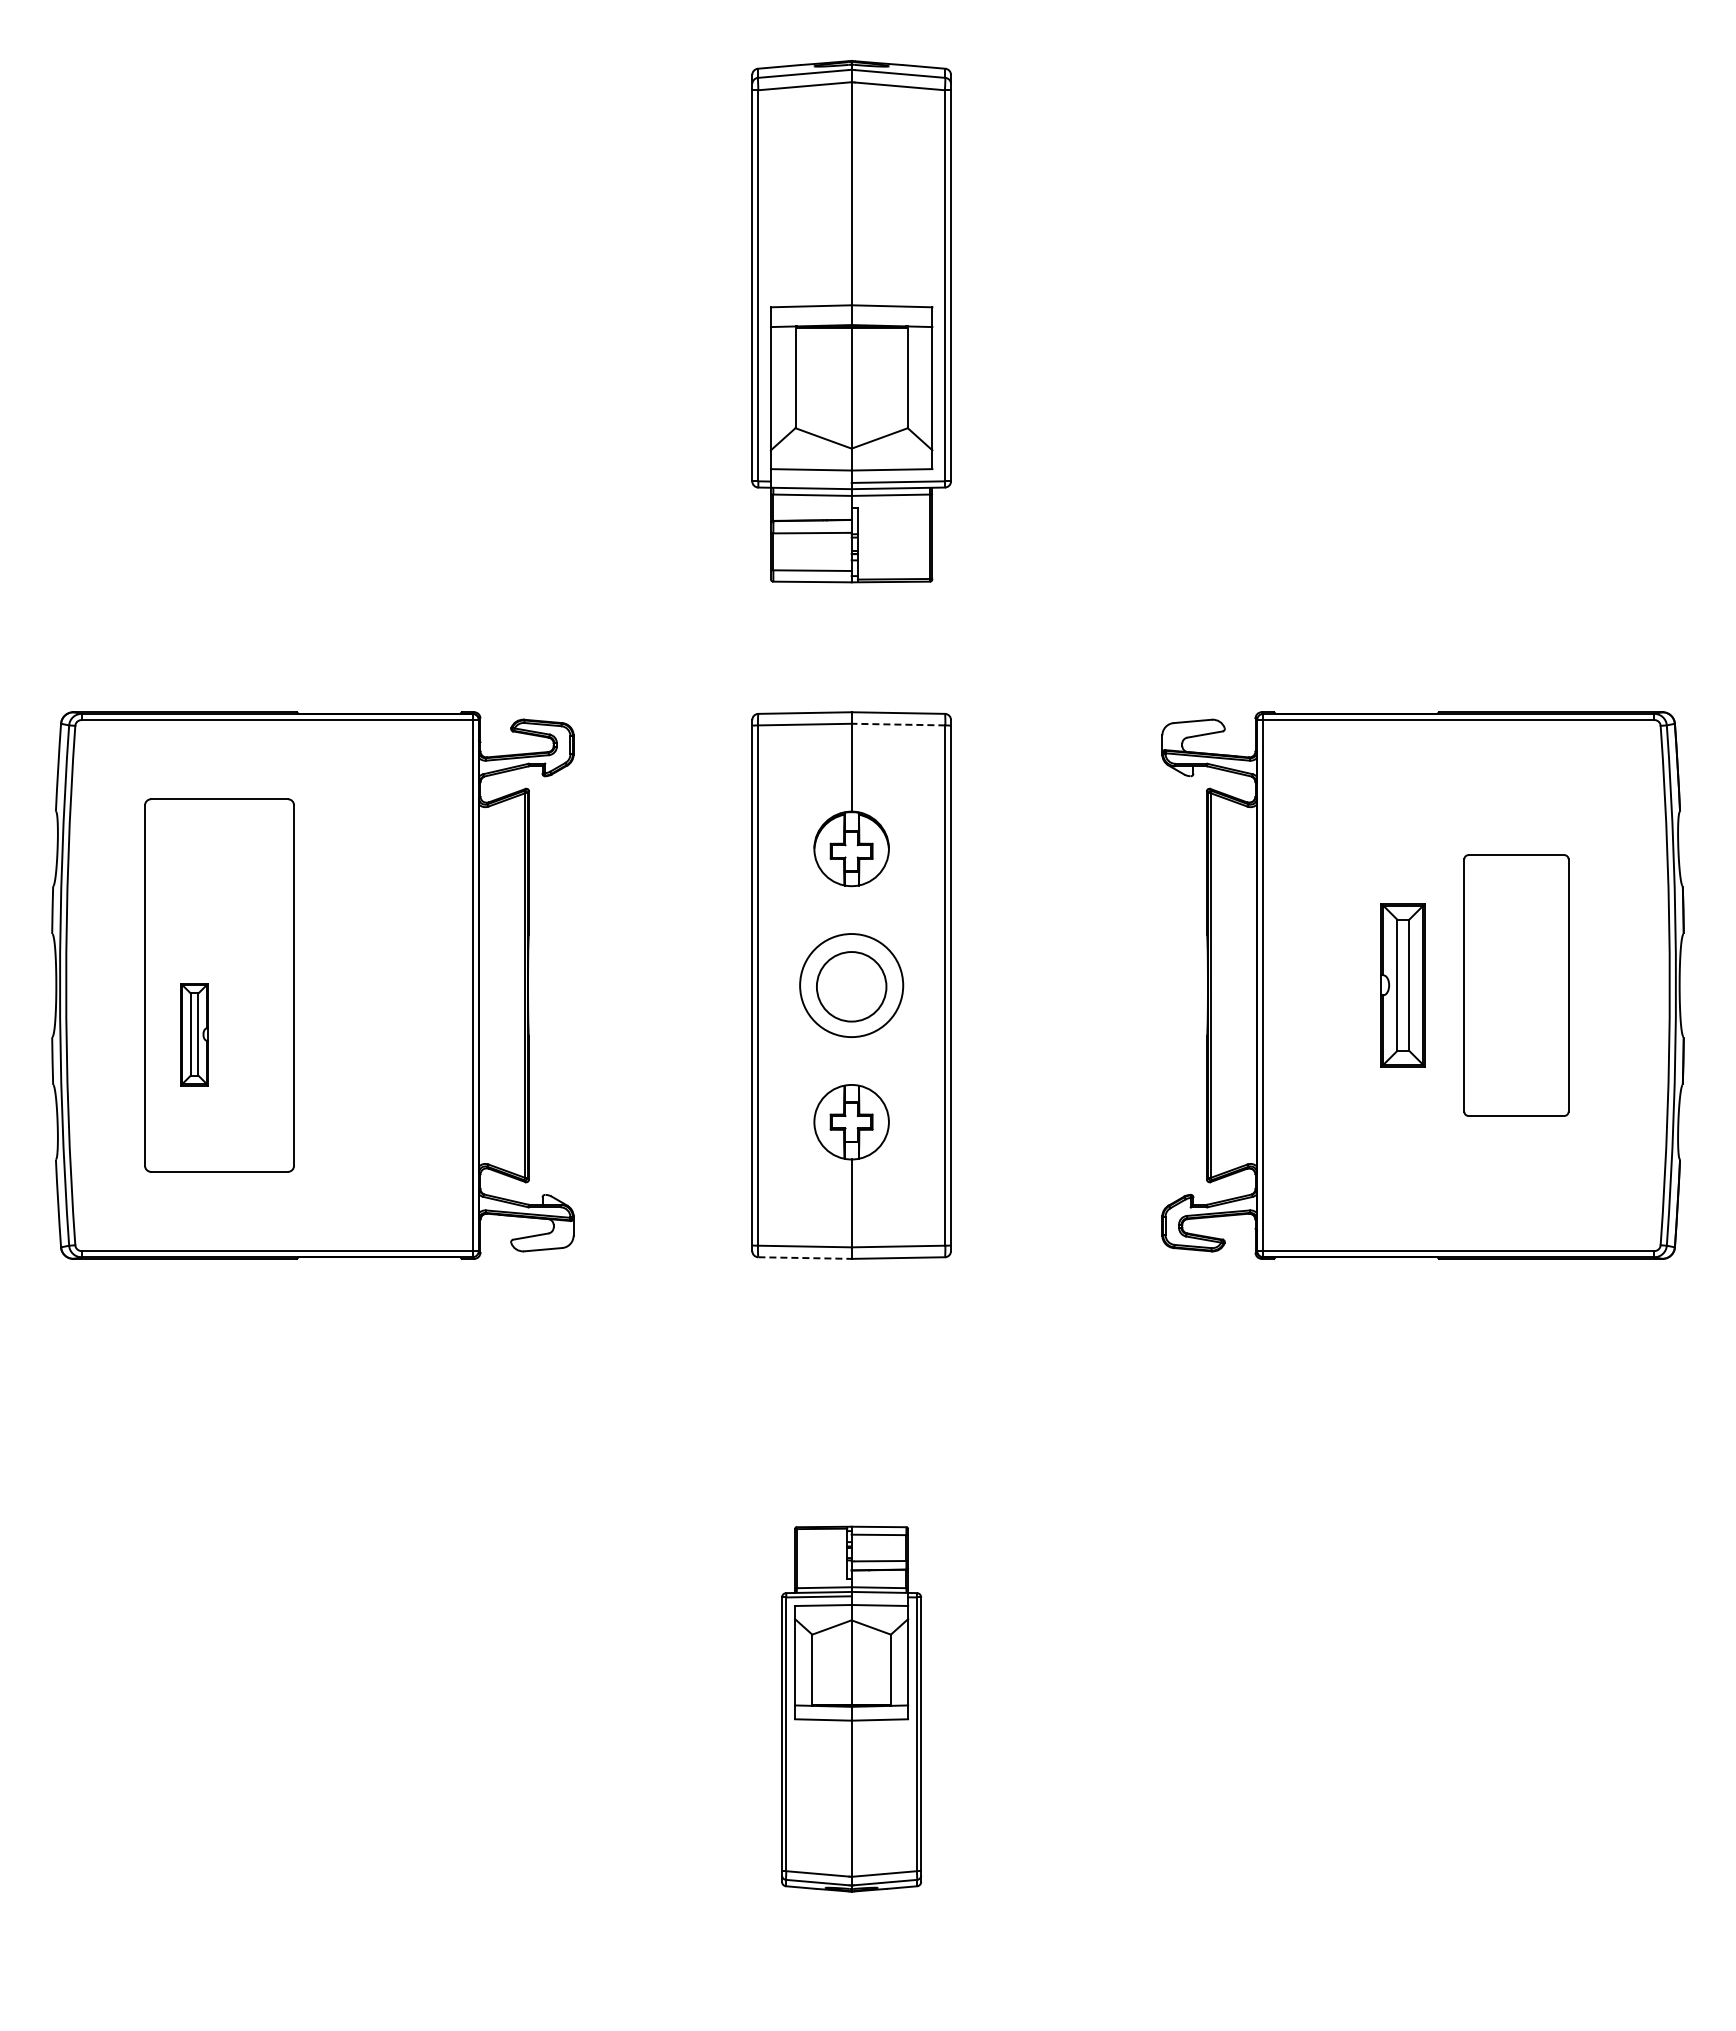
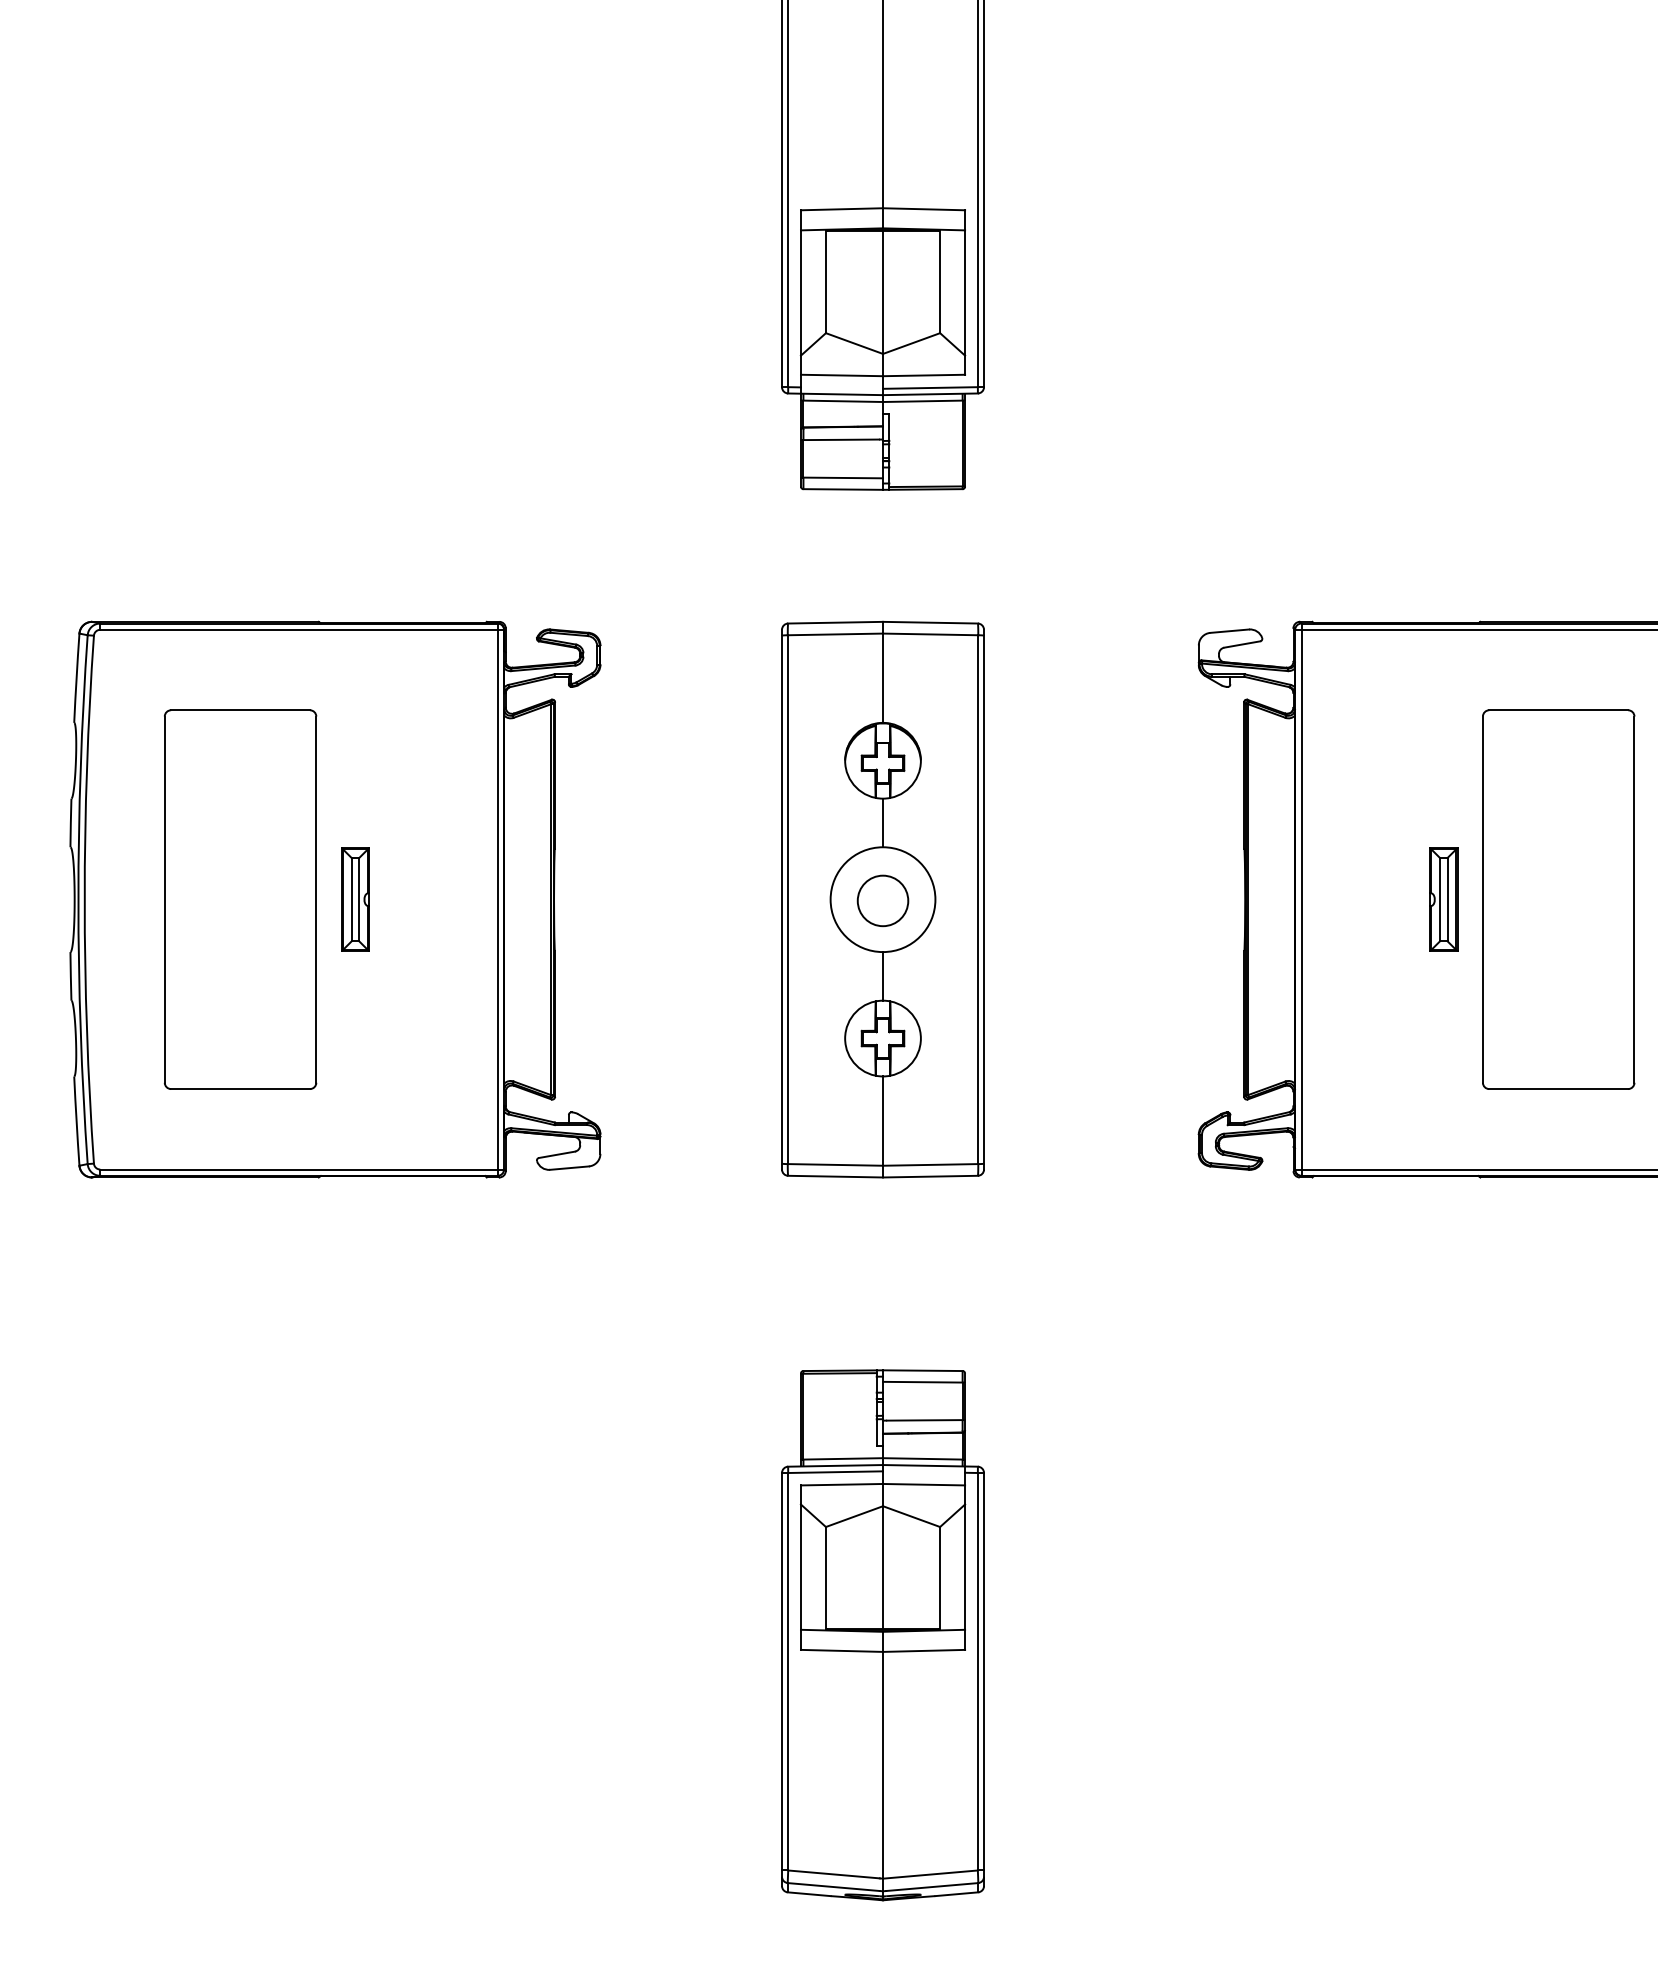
line: (898, 724) -> (930, 634), dashed -> solid
line: (851, 910) -> (882, 823), added
part: (1403, 985) -> (1443, 899), size x0.62
part: (1516, 985) -> (1558, 899), size x1.43
circle: (851, 986) -> (882, 900), size x0.71
part: (194, 1034) -> (355, 899), moved
line: (851, 1060) -> (882, 975), added
line: (805, 1258) -> (836, 1177), dashed -> solid
part: (851, 1708) -> (882, 1634), size x1.43

